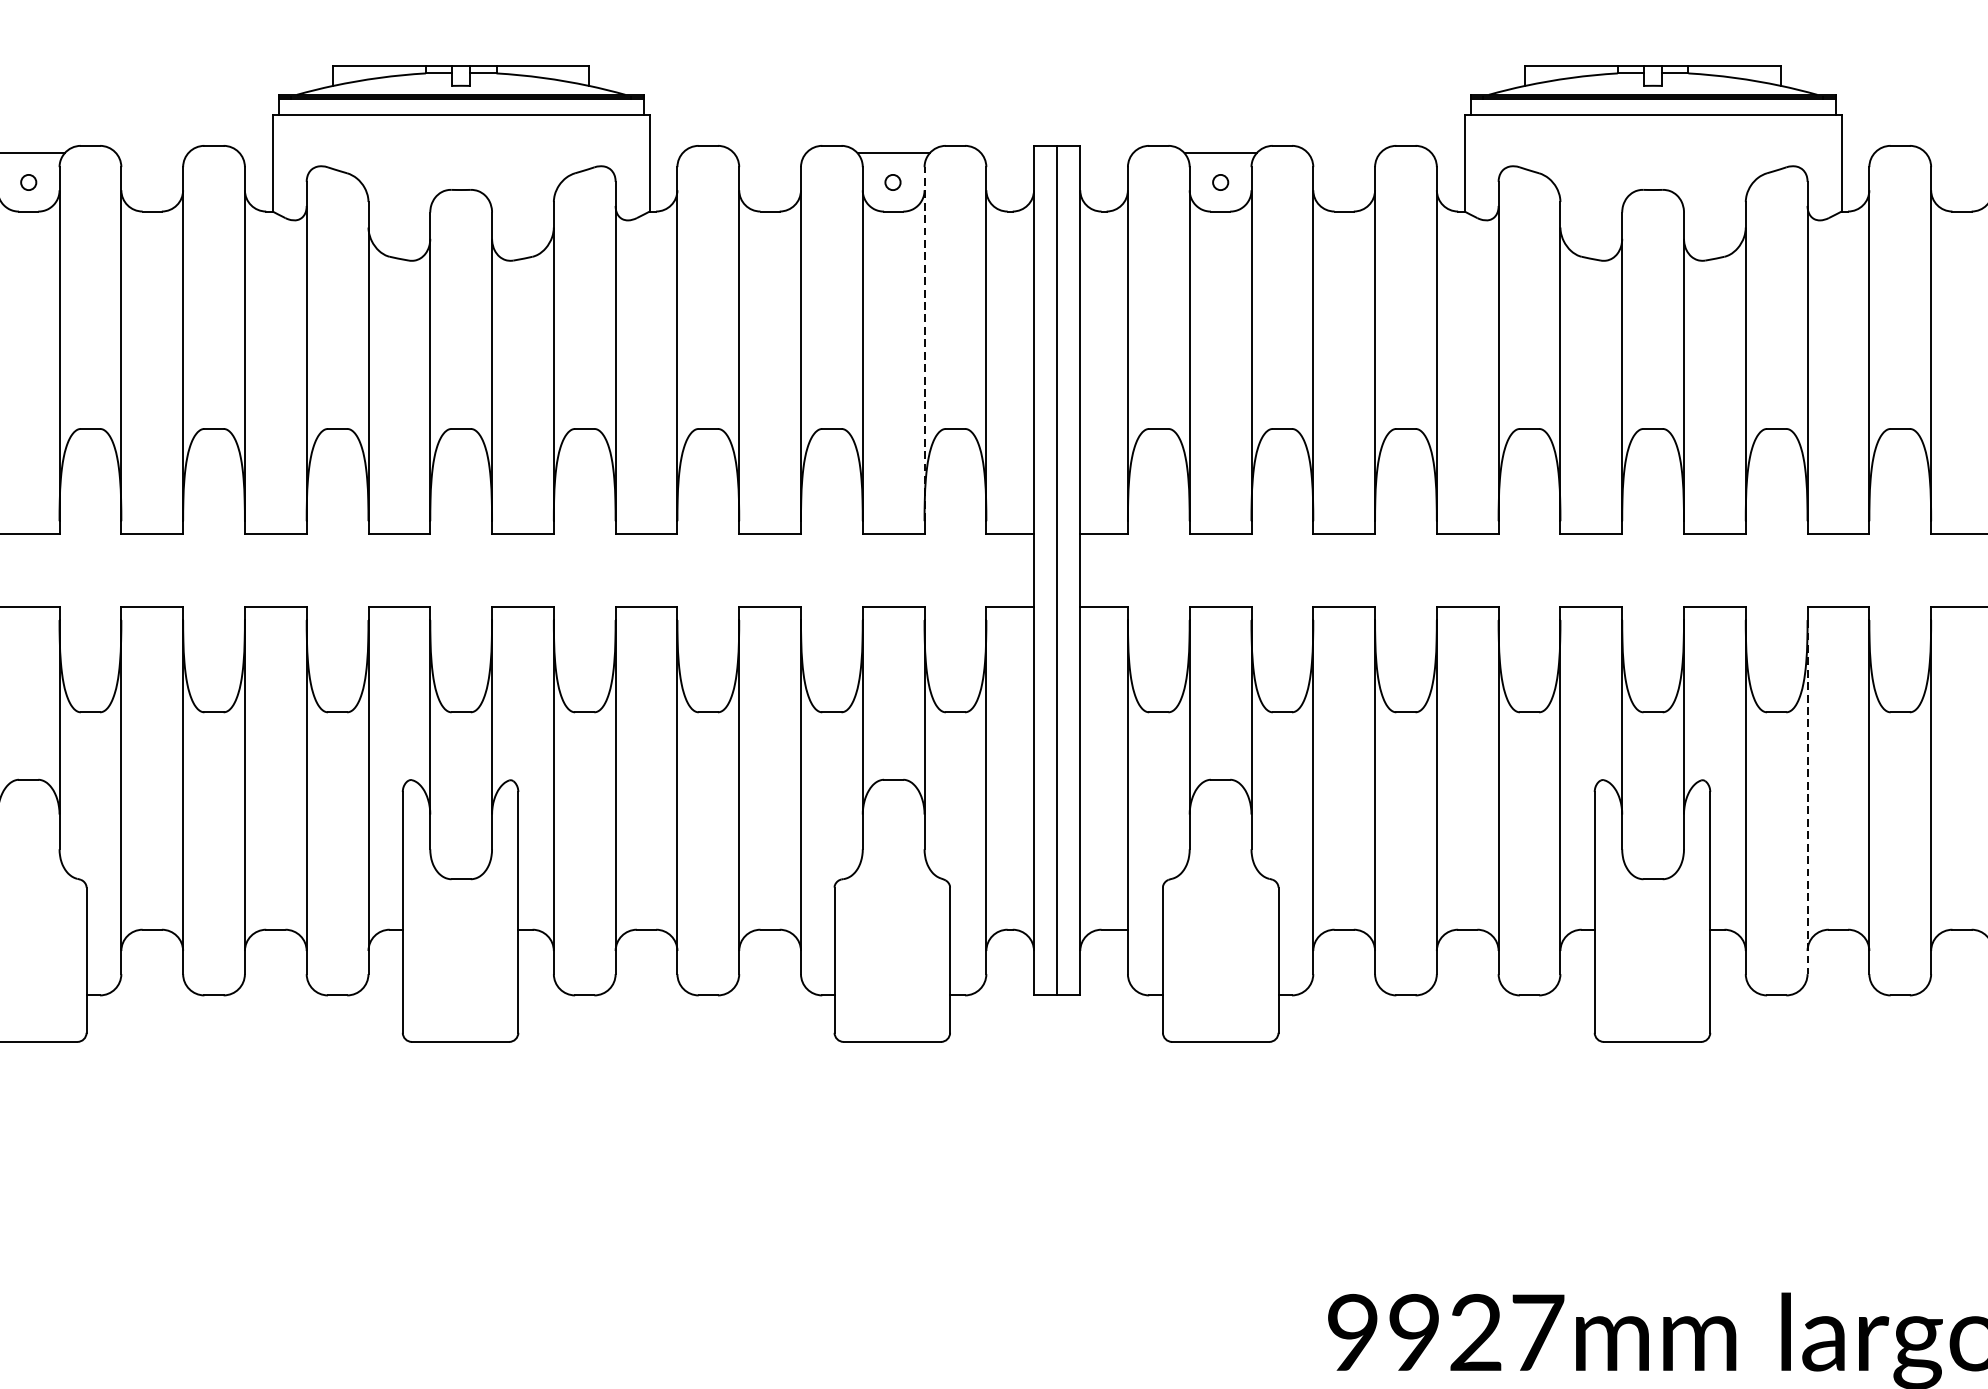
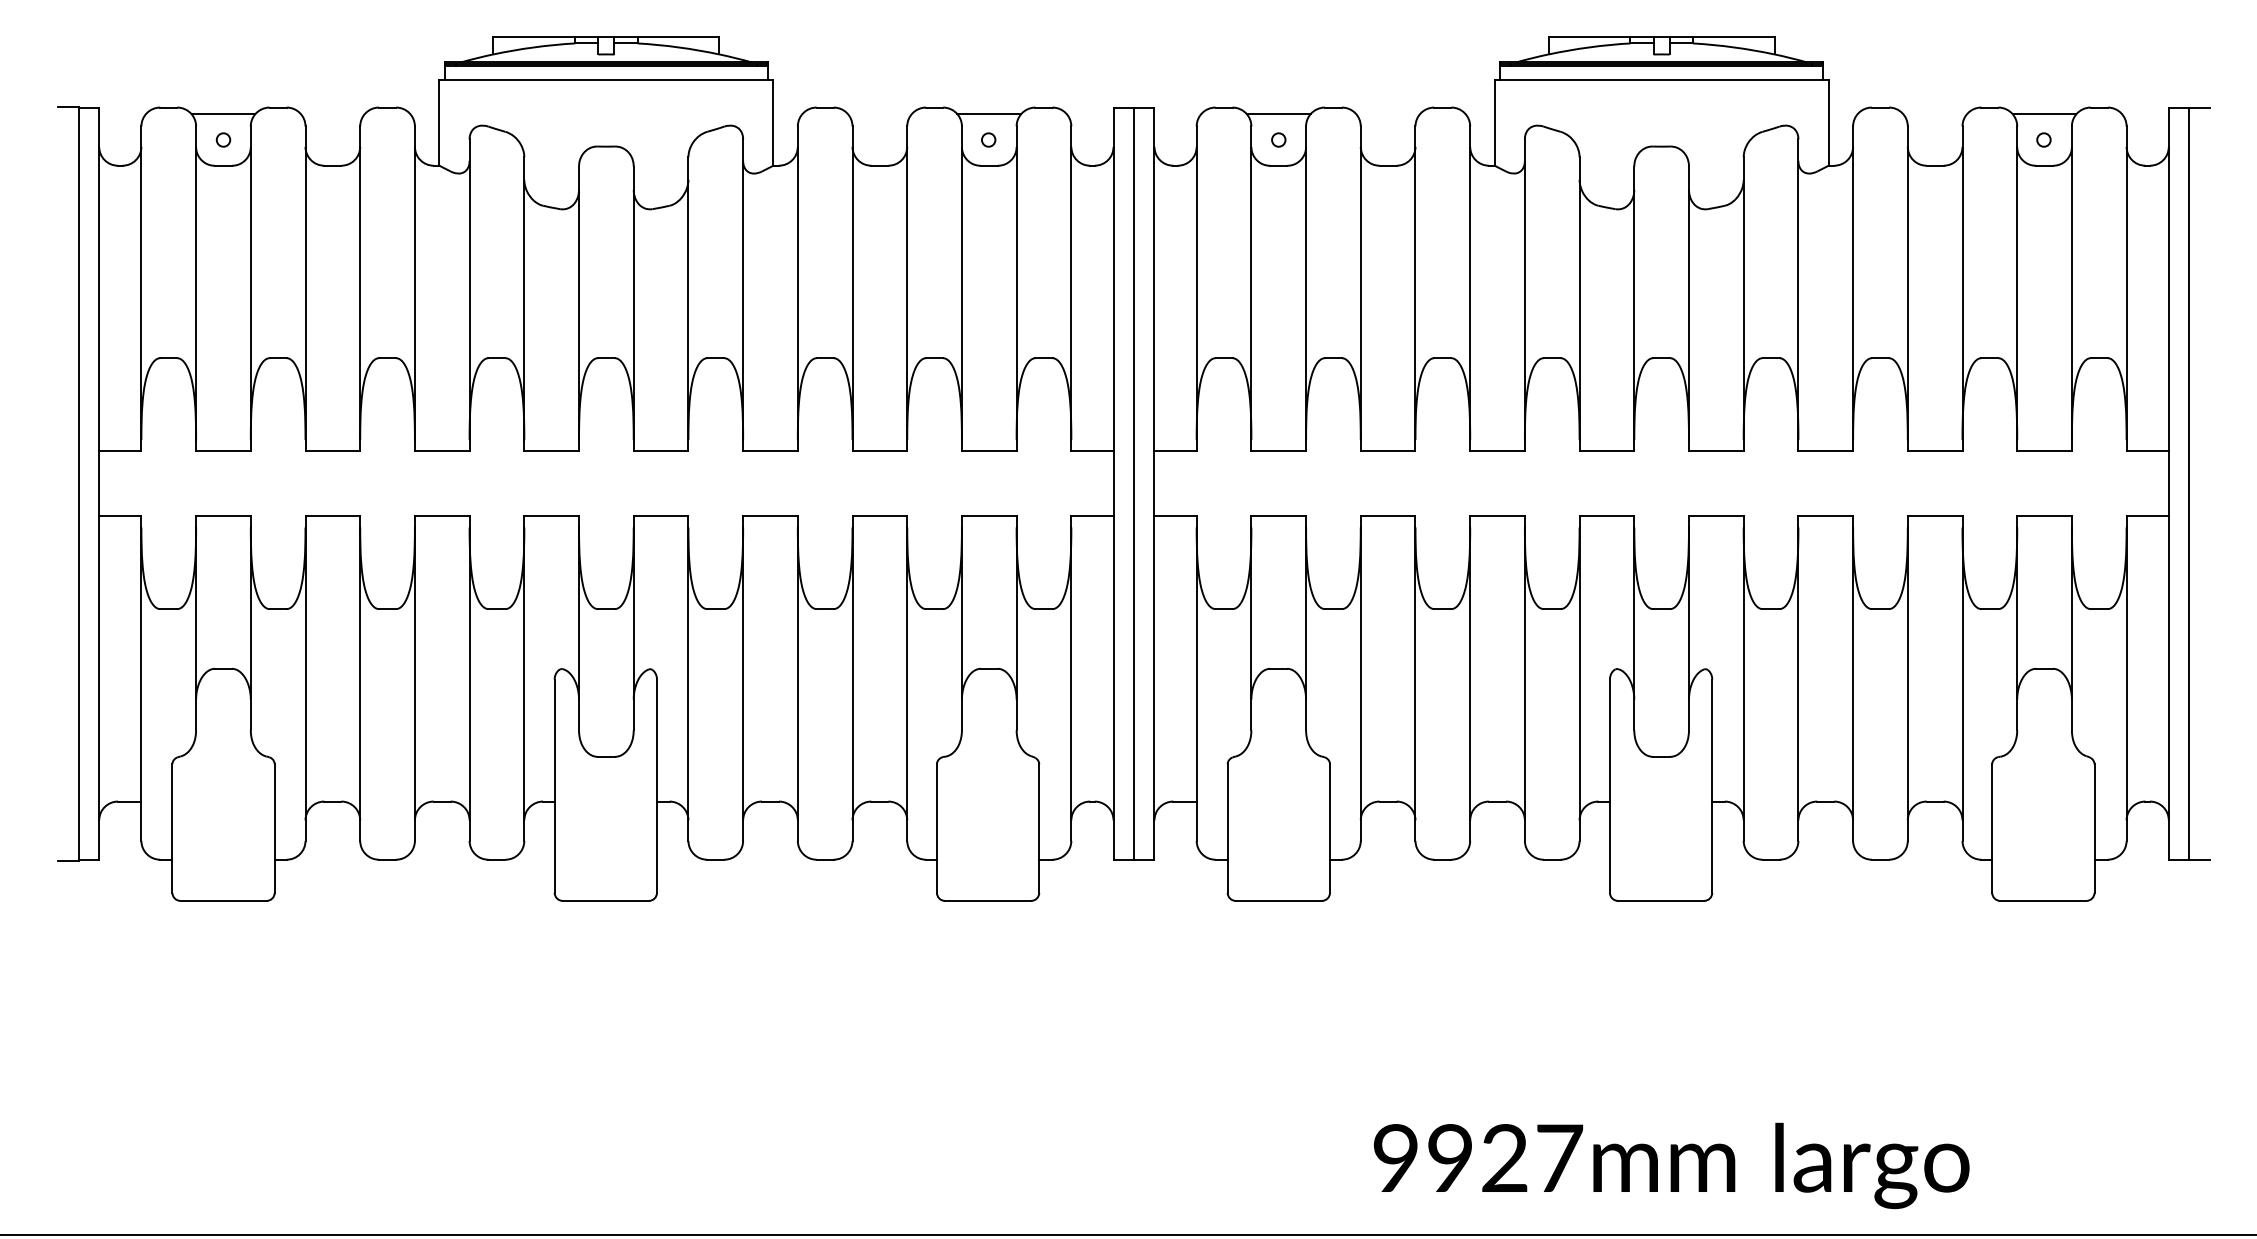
line: (924, 344) -> (1016, 283), dashed -> solid
line: (1807, 797) -> (1798, 684), dashed -> solid

